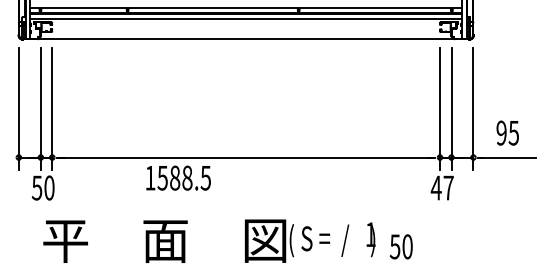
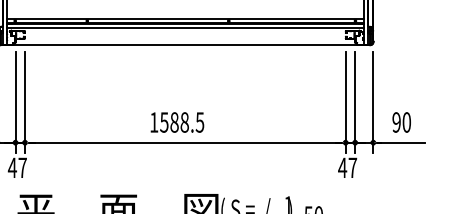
text: (513, 132) -> (406, 121), 95 -> 90
text: (178, 177) -> (177, 121), moved
text: (42, 187) -> (16, 167), 50 -> 47

